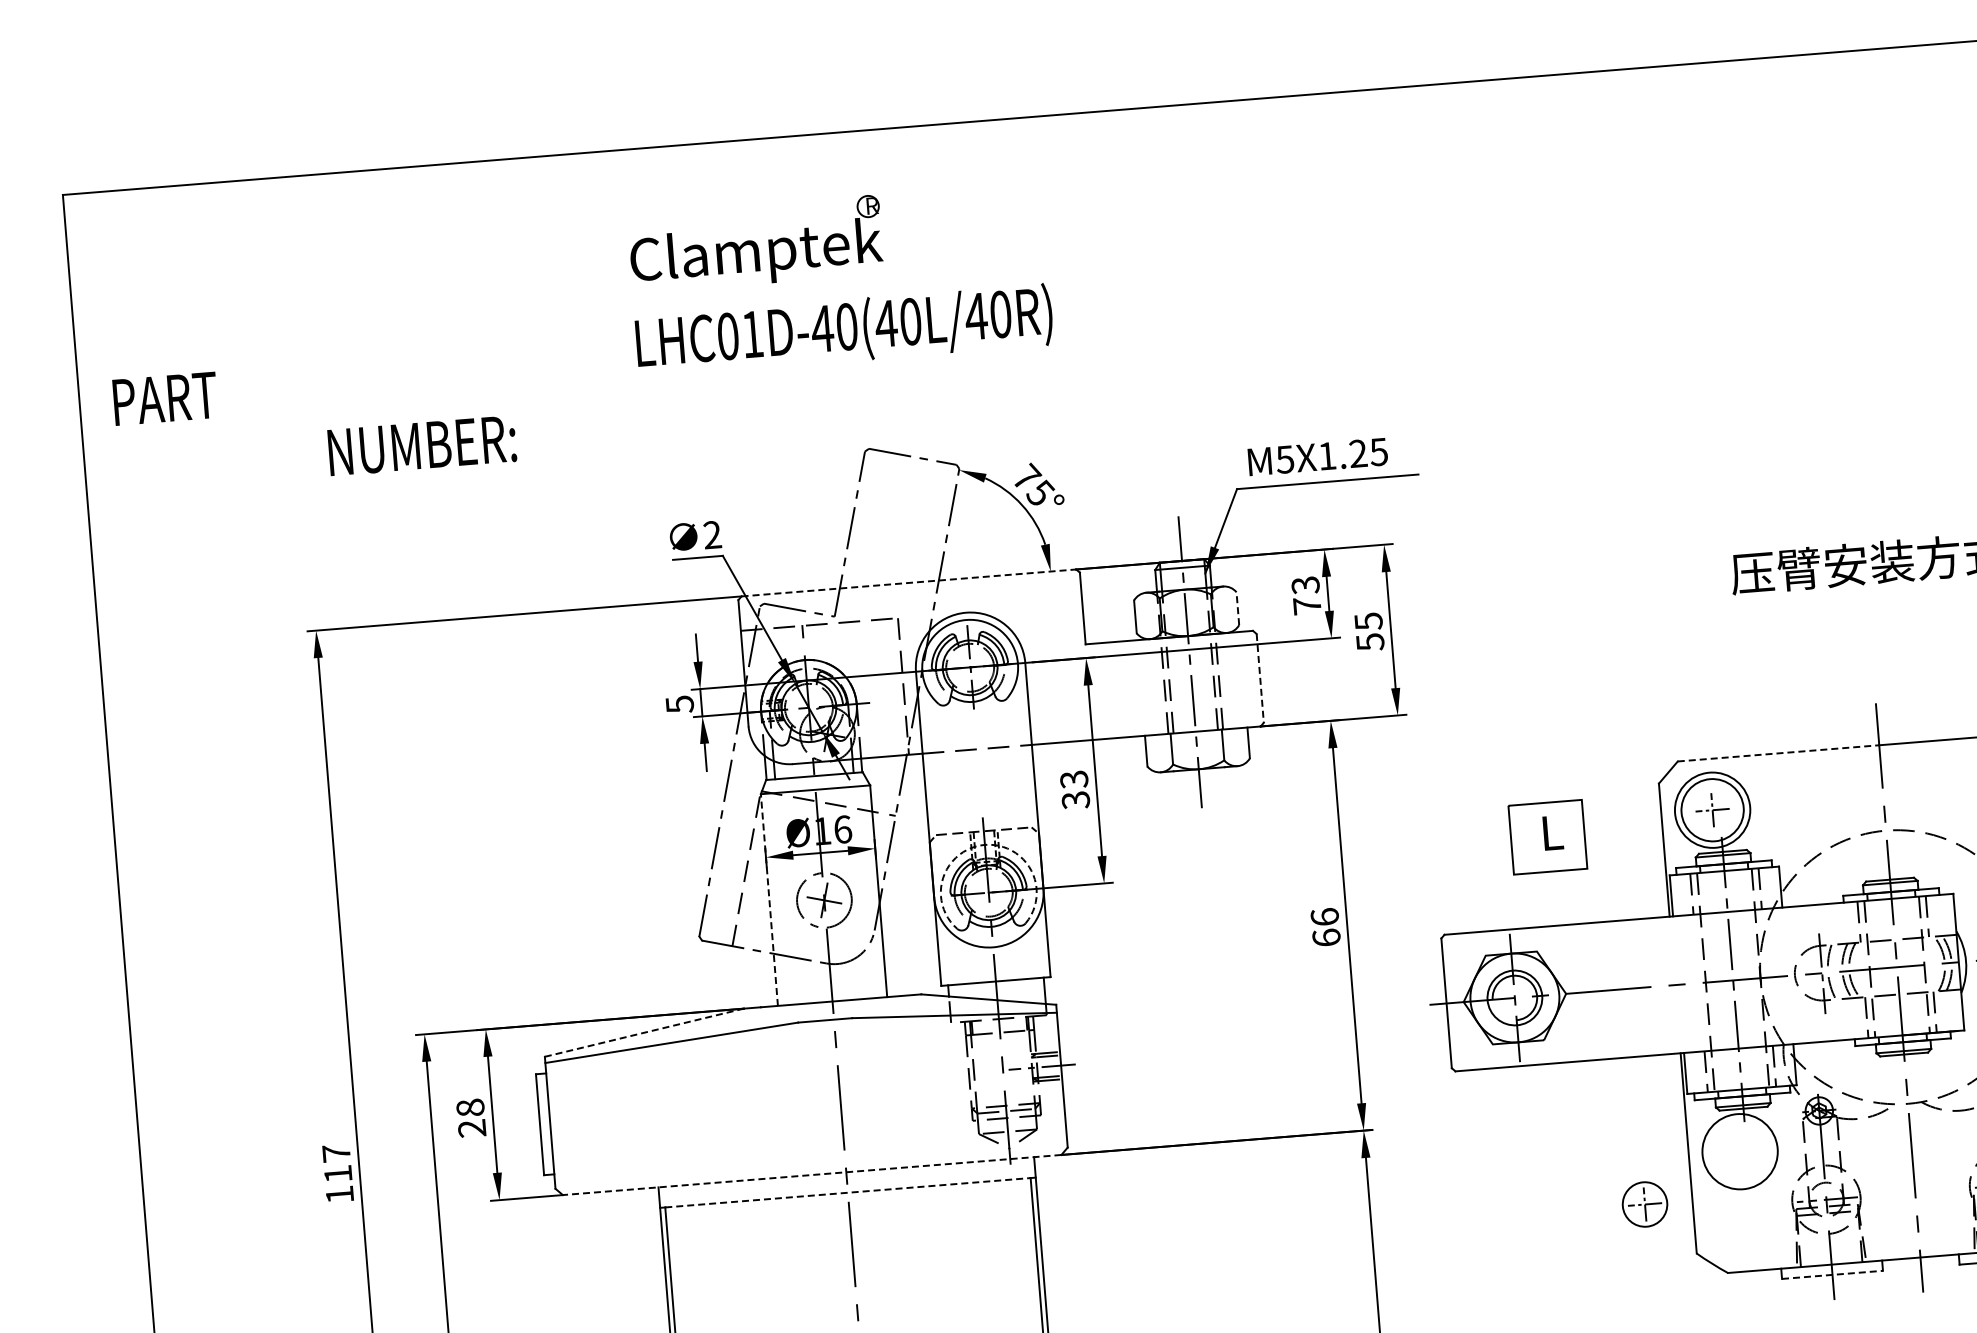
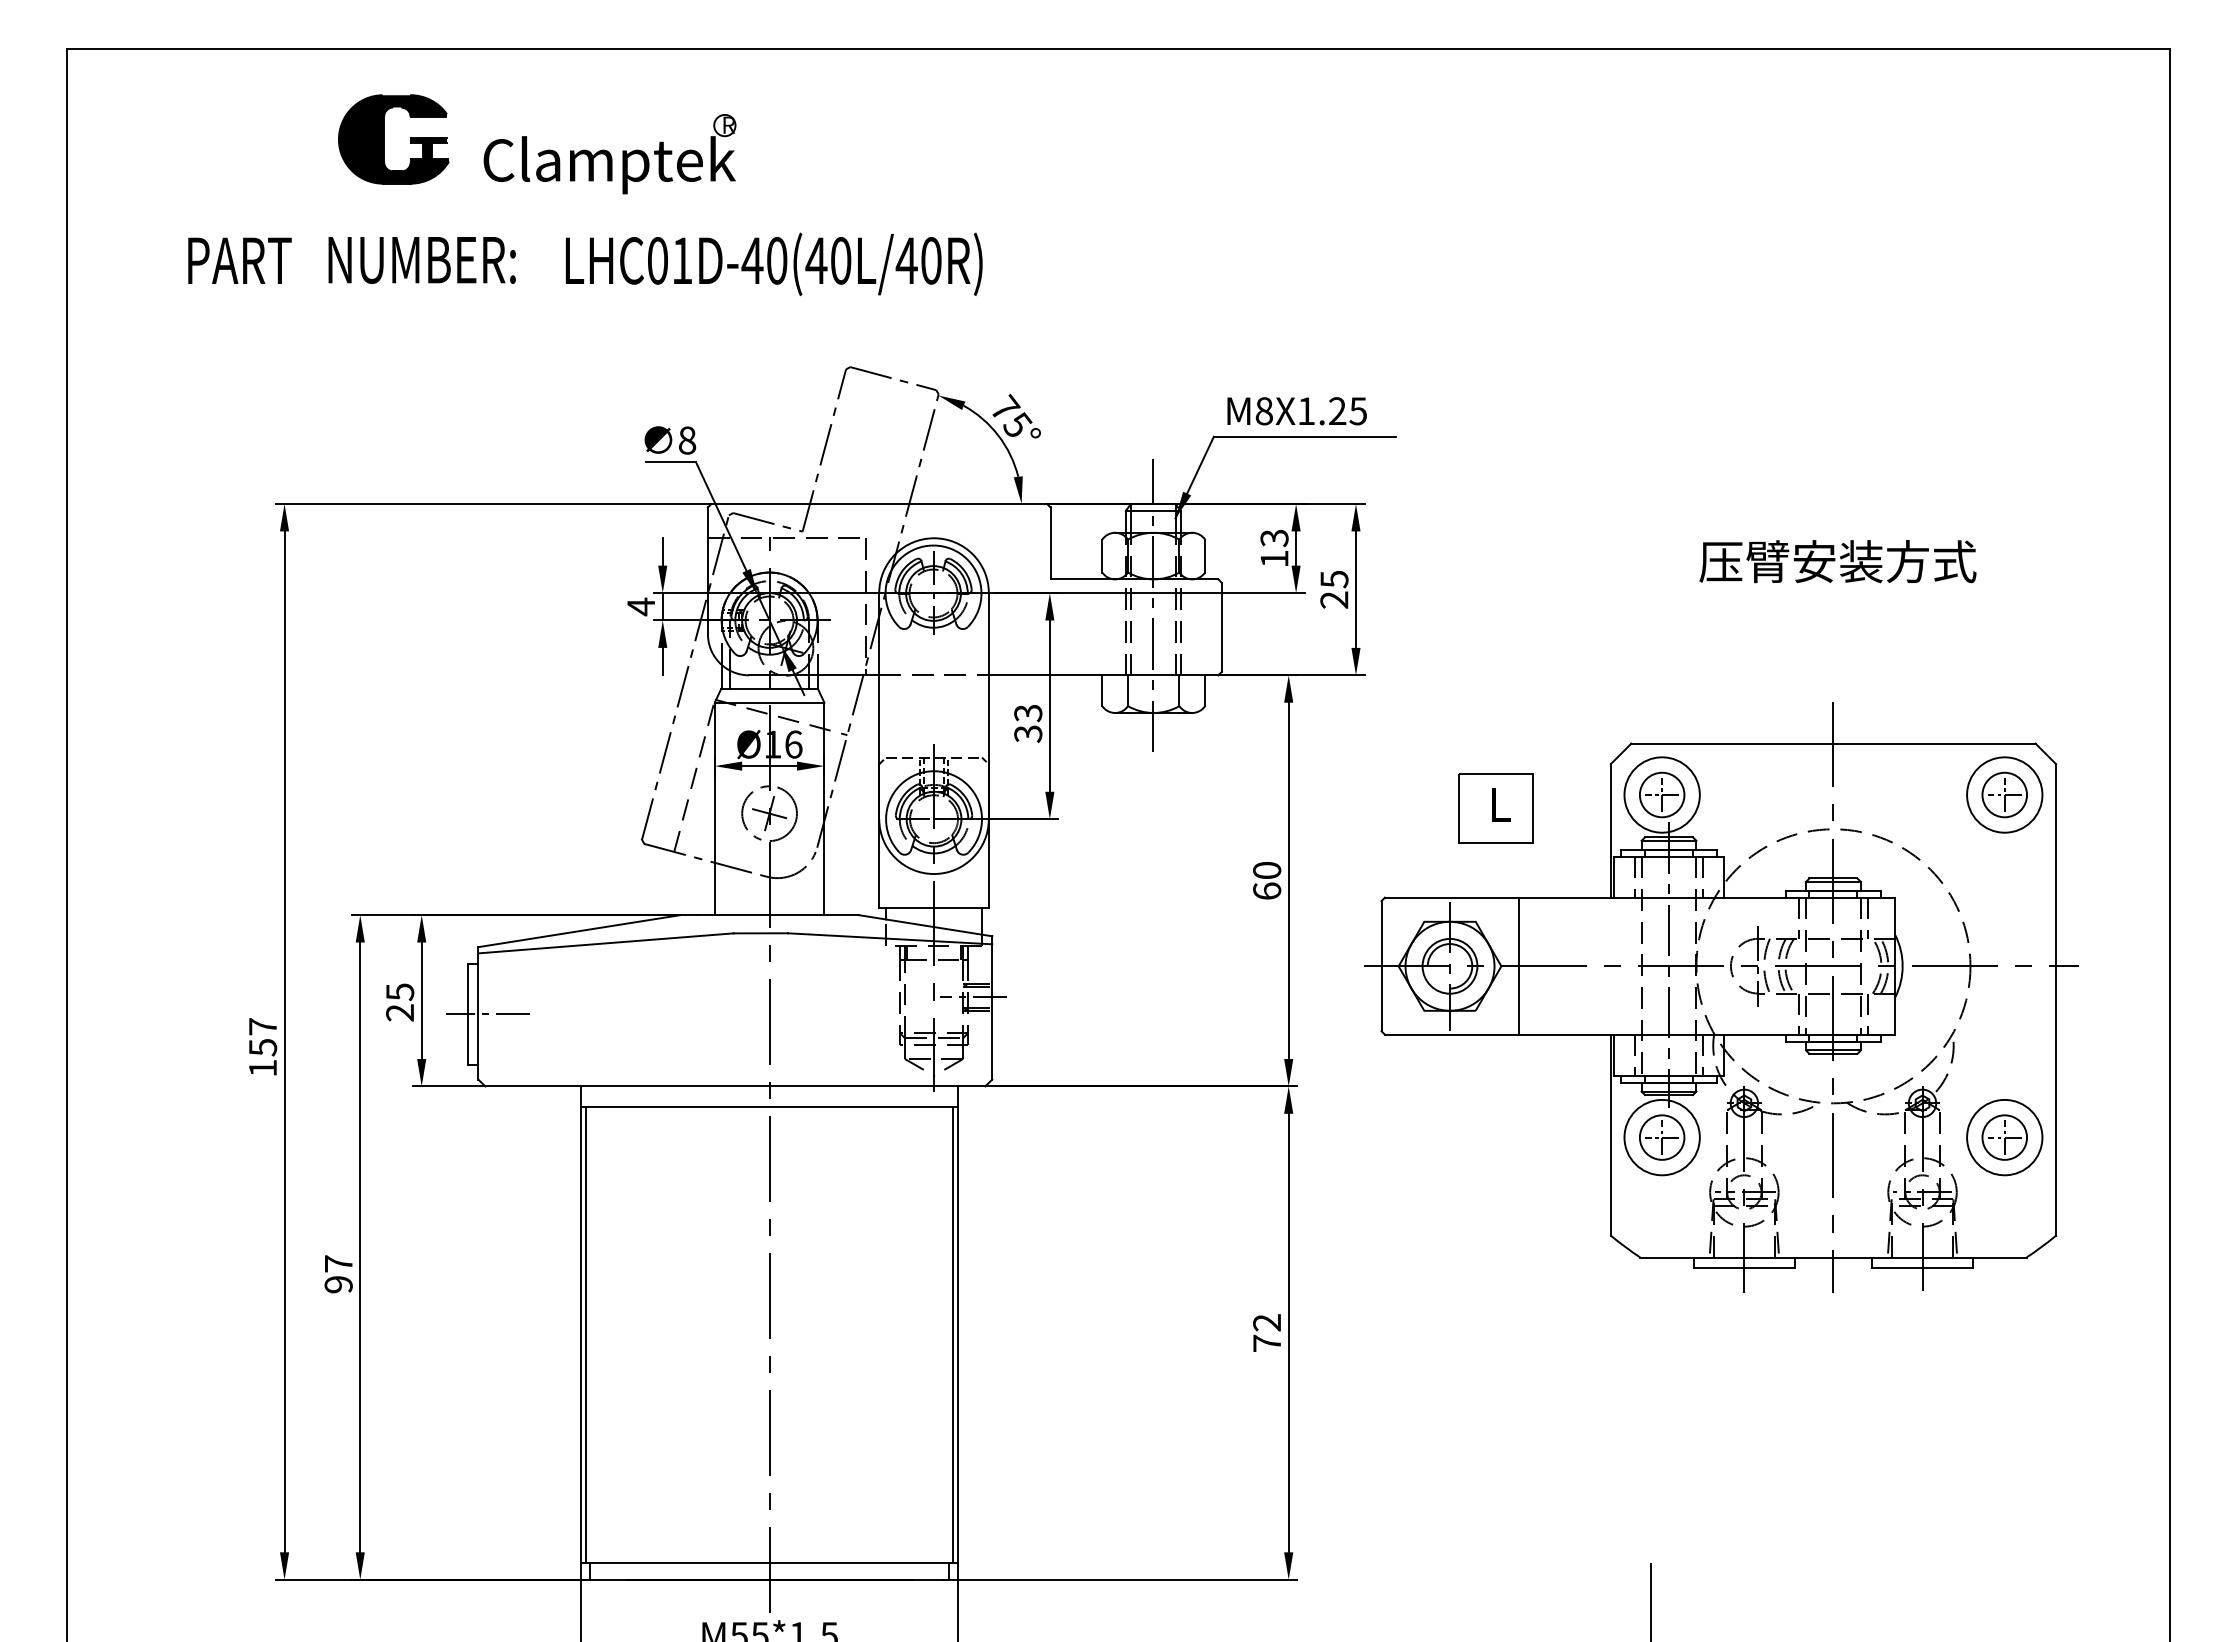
part: (755, 244) -> (609, 154), moved
part: (386, 259) -> (384, 139), added
text: (844, 330) -> (774, 264), moved
text: (164, 398) -> (239, 260), moved
text: (421, 446) -> (421, 260), moved
text: (1285, 459) -> (1264, 411), M5X1.25 -> M8X1.25
text: (712, 535) -> (687, 440), 2 -> 8
line: (909, 583) -> (879, 504), dashed -> solid
text: (1307, 605) -> (1274, 558), 73 -> 13
line: (1238, 608) -> (1205, 555), dashed -> solid
text: (1370, 642) -> (1334, 600), 55 -> 25
line: (1259, 678) -> (1221, 627), dashed -> solid
text: (680, 704) -> (641, 606), 5 -> 4
line: (1778, 753) -> (1732, 743), dashed -> solid
circle: (1711, 809) -> (1661, 794), size x0.71
arc: (985, 845) -> (934, 771), dashed -> solid
line: (769, 899) -> (714, 808), dashed -> solid
text: (1325, 916) -> (1267, 869), 66 -> 60
line: (1583, 991) -> (1518, 965), added
line: (645, 1033) -> (580, 931), dashed -> solid
text: (470, 1108) -> (400, 992), 28 -> 25
line: (559, 1123) -> (487, 1014), added
text: (338, 1174) -> (263, 1047), 117 -> 157
line: (811, 1175) -> (734, 1086), dashed -> solid
line: (848, 1192) -> (770, 1106), dashed -> solid
part: (1645, 1204) -> (1662, 1137), moved
line: (1832, 1274) -> (1744, 1267), dashed -> solid

